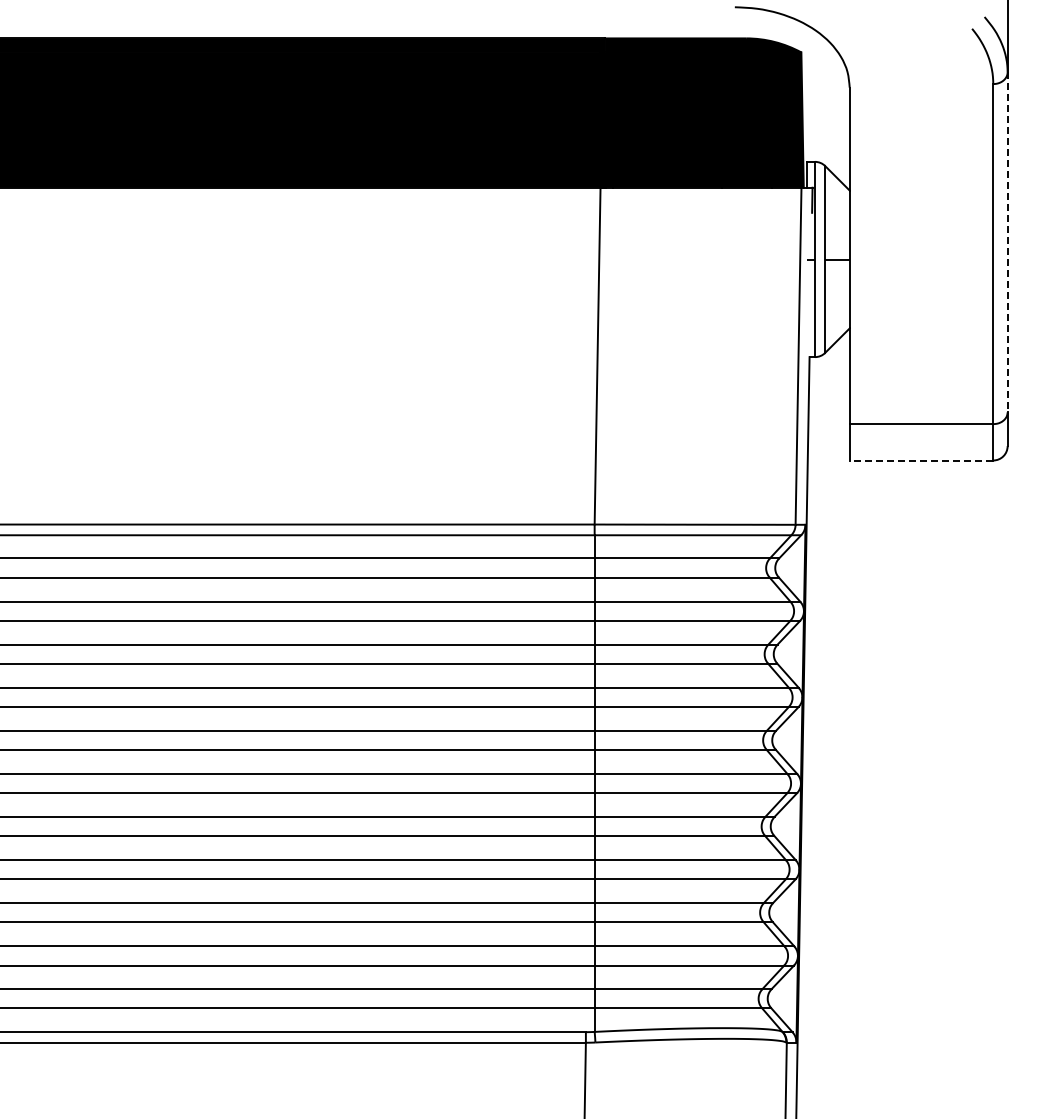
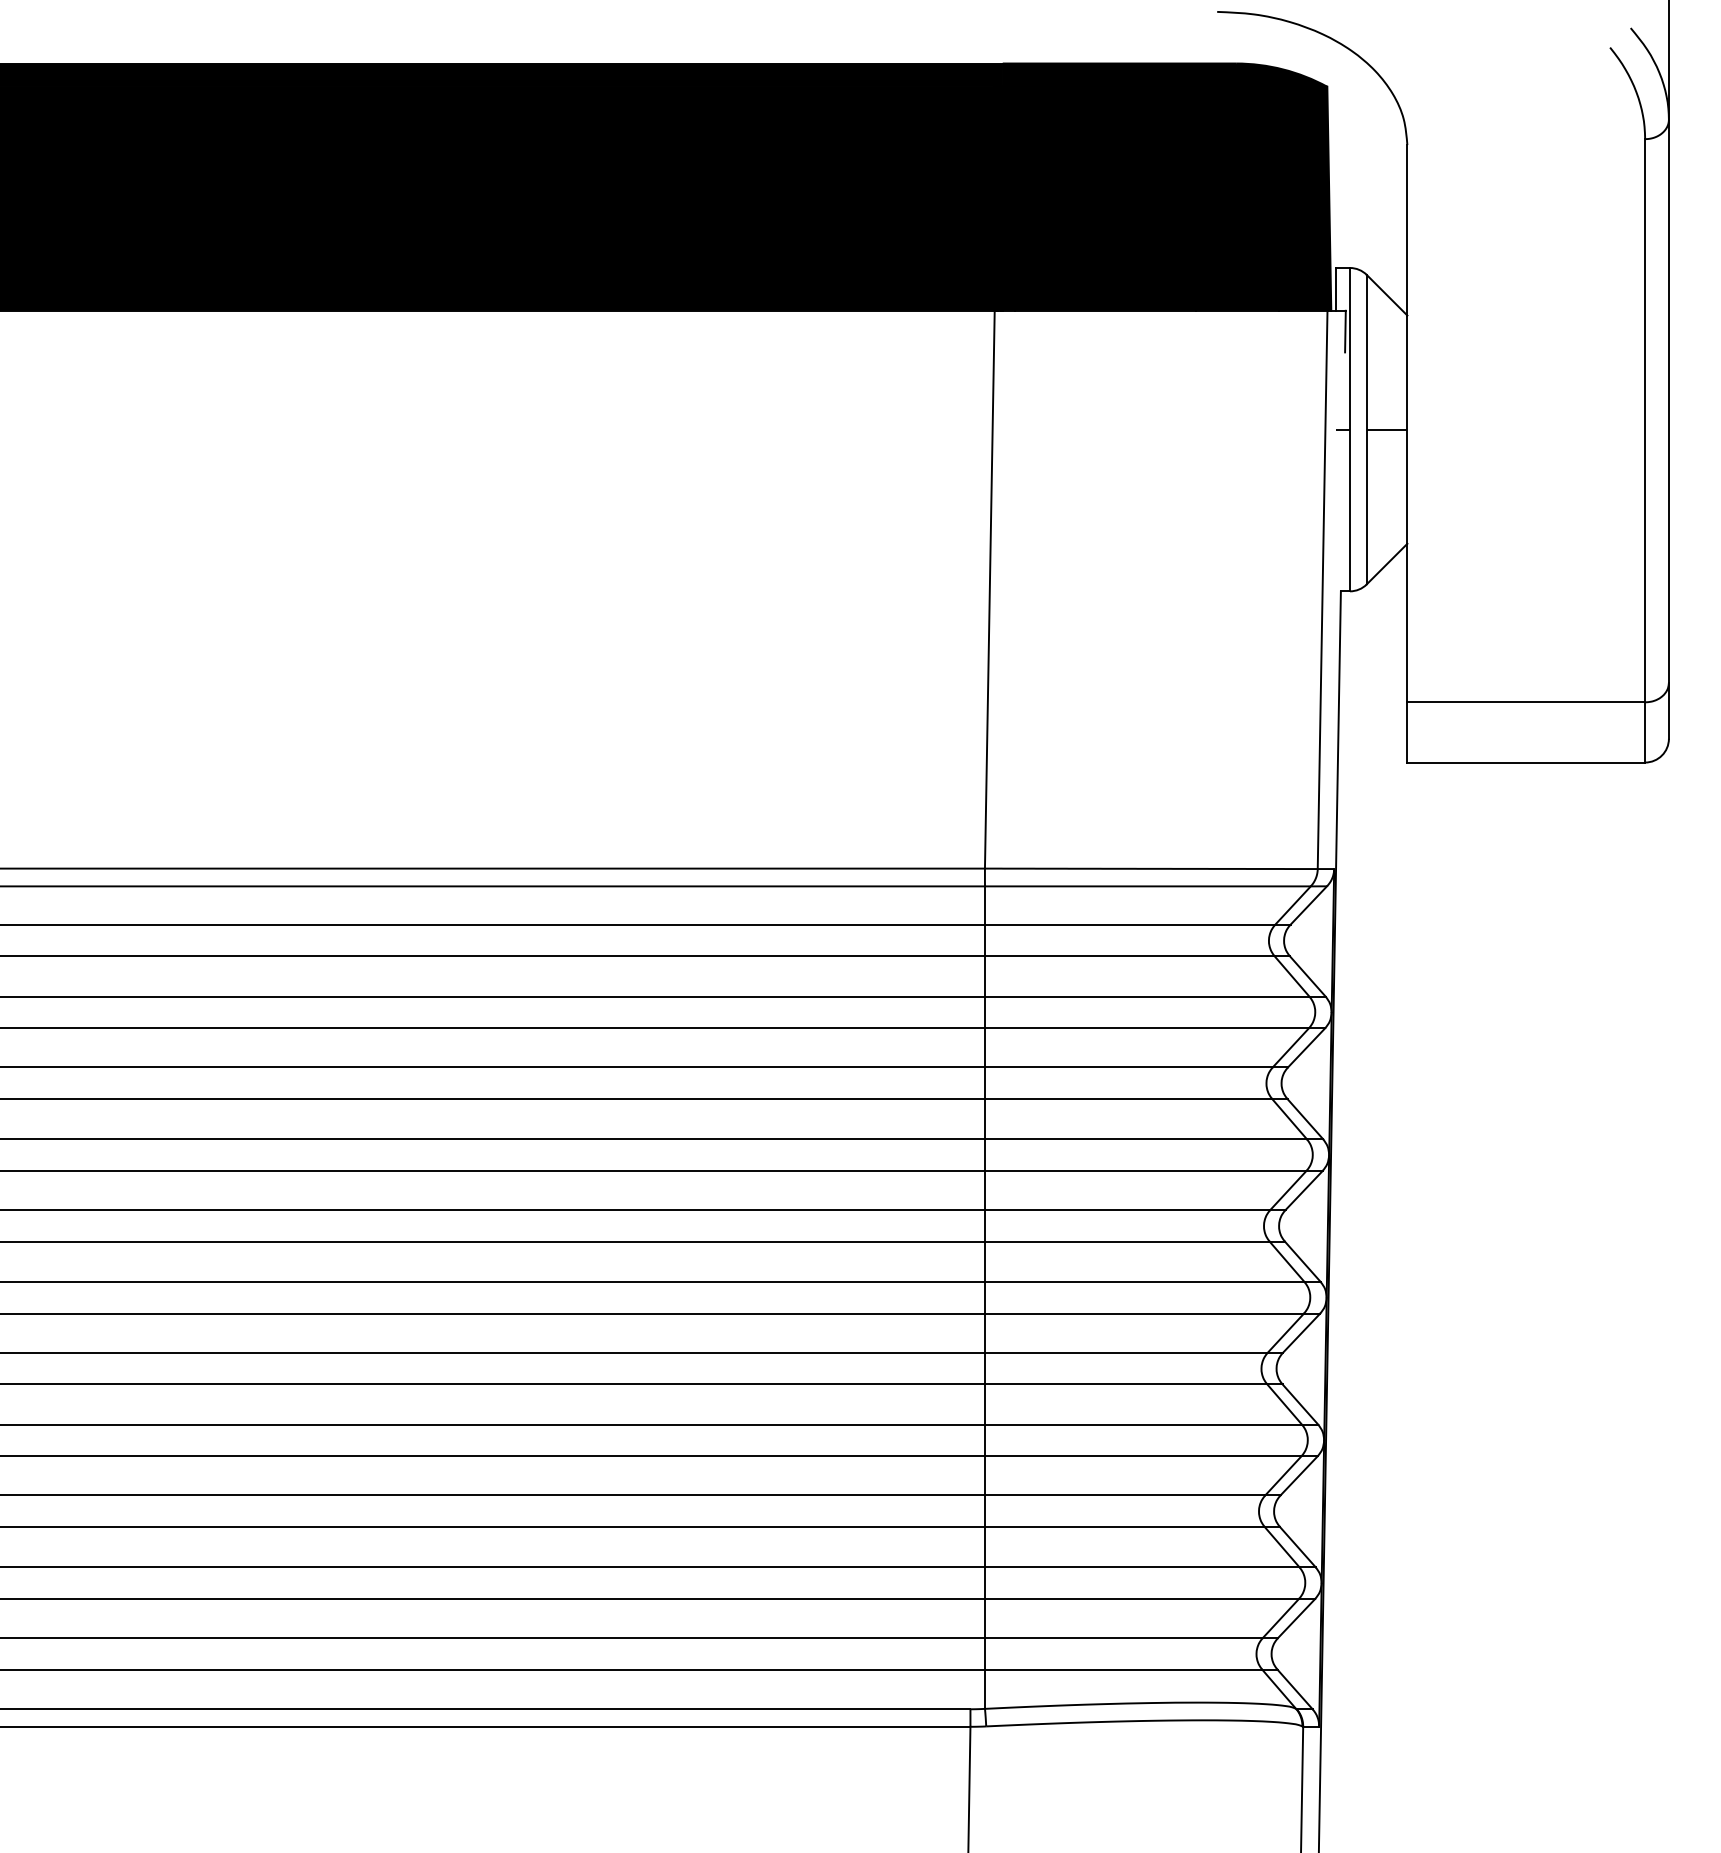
line: (1007, 242) -> (1668, 401), dashed -> solid
line: (921, 460) -> (1526, 762), dashed -> solid

